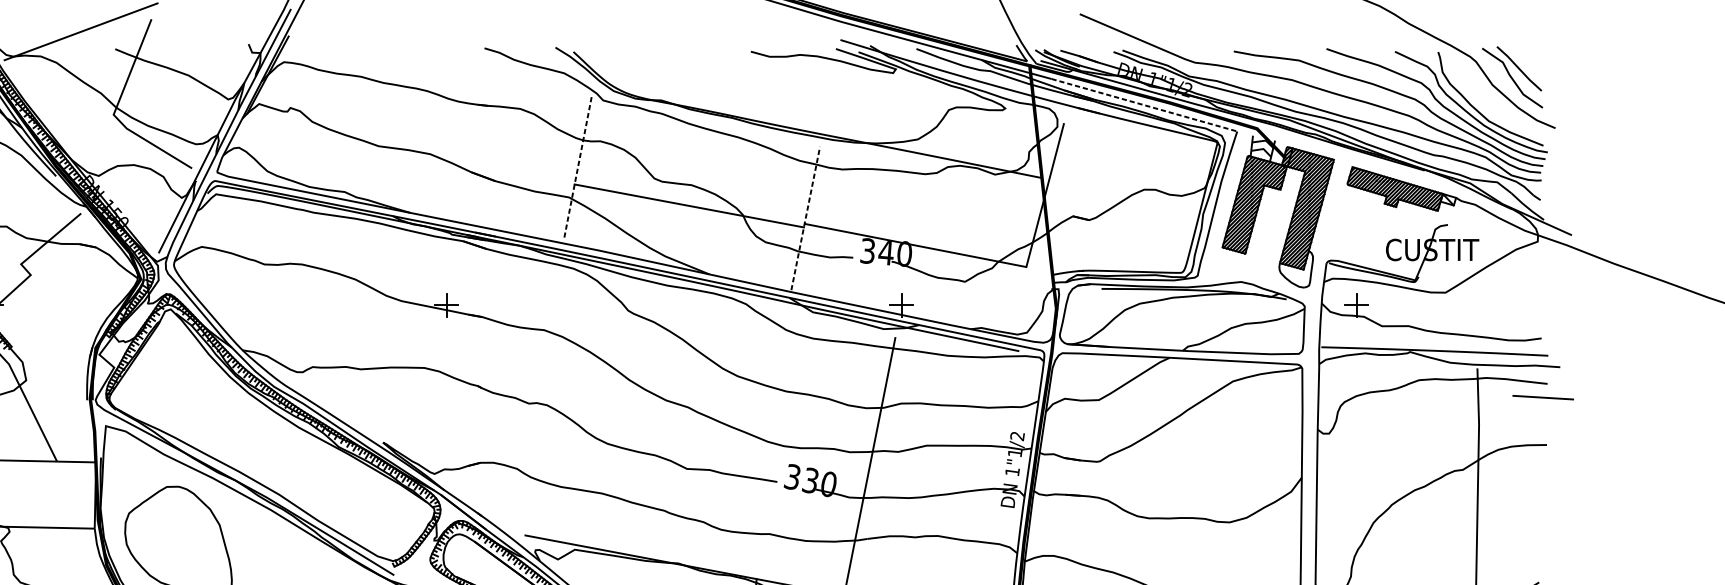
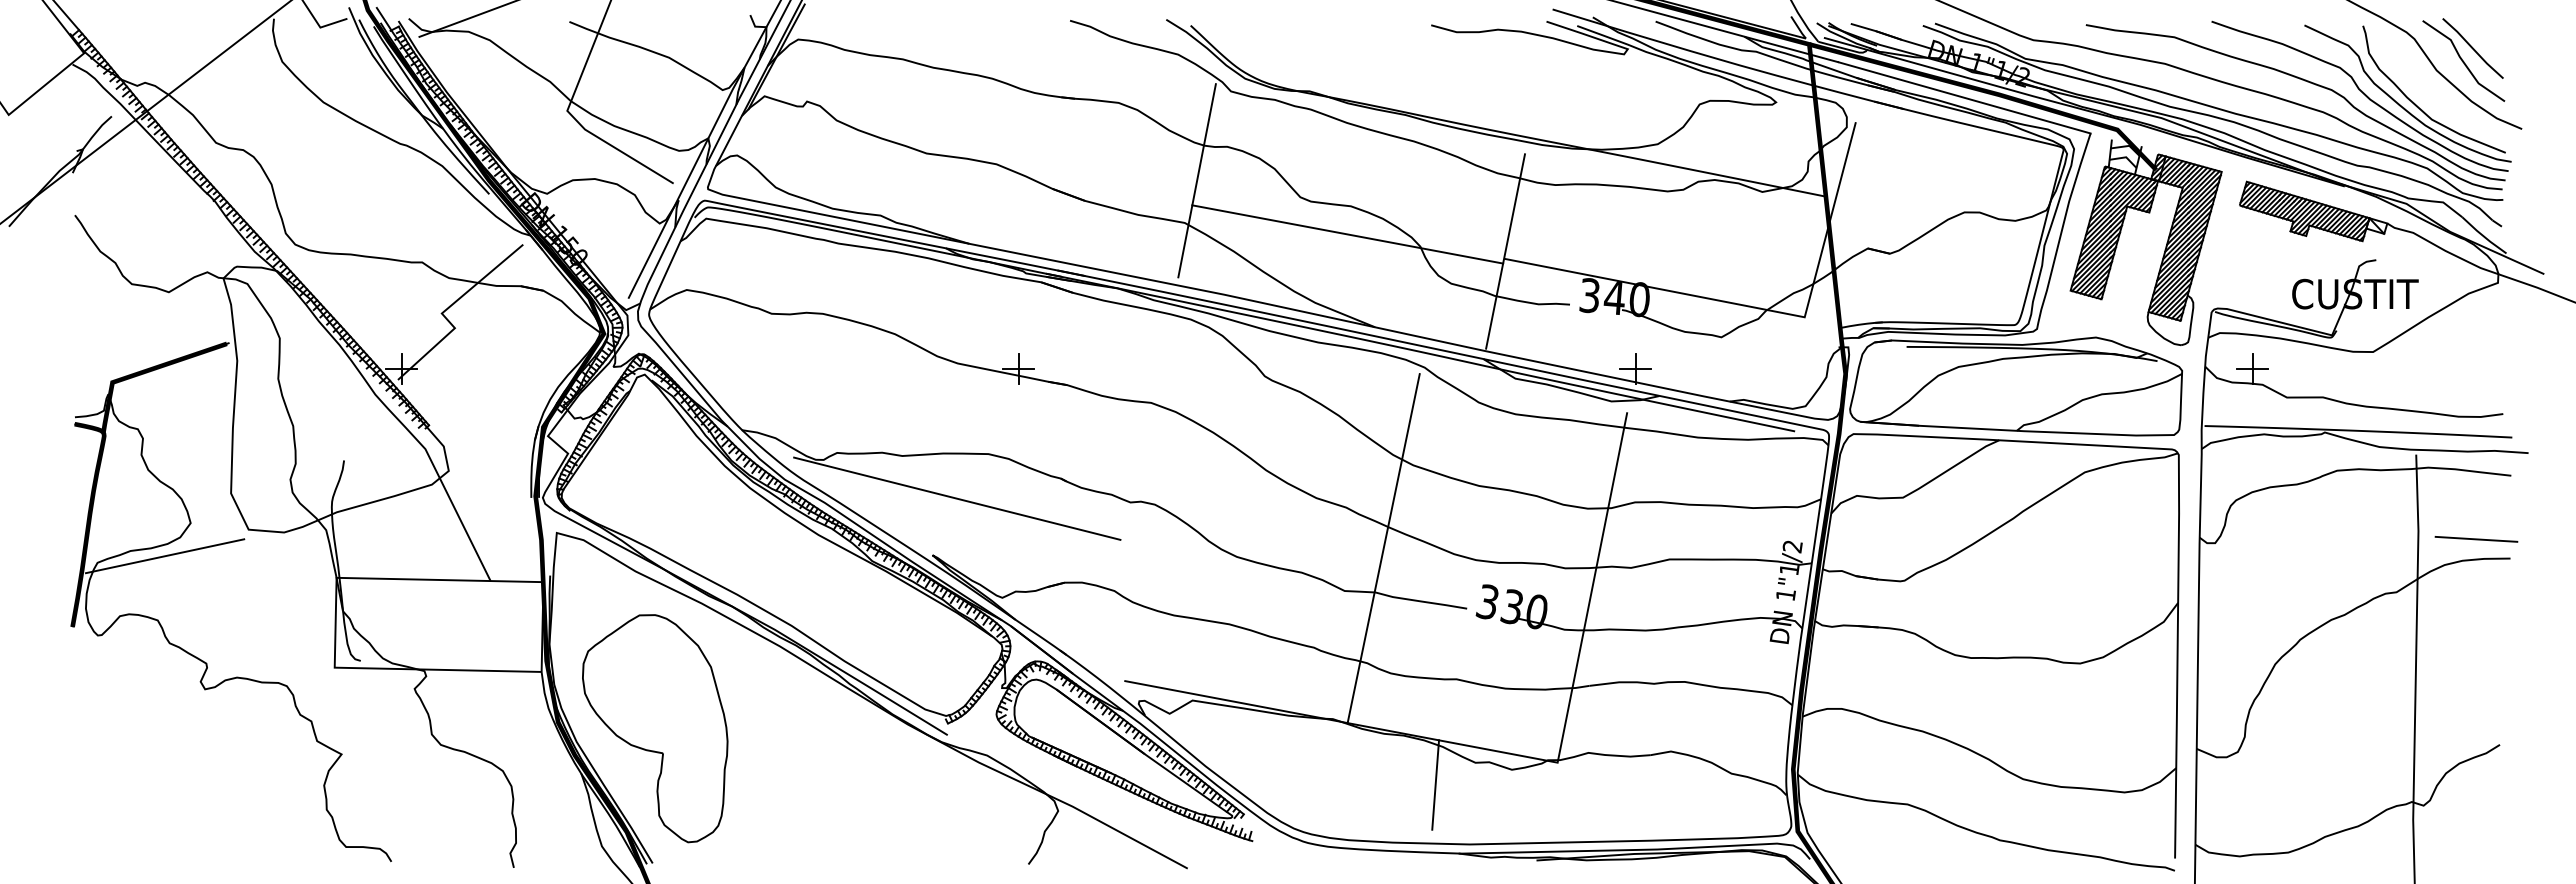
line: (1144, 104) -> (1964, 97), dashed -> solid
line: (578, 166) -> (1197, 180), dashed -> solid
line: (805, 218) -> (1505, 251), dashed -> solid
line: (1543, 397) -> (2476, 539), moved
line: (401, 400) -> (957, 498), added
line: (715, 437) -> (1383, 548), added

